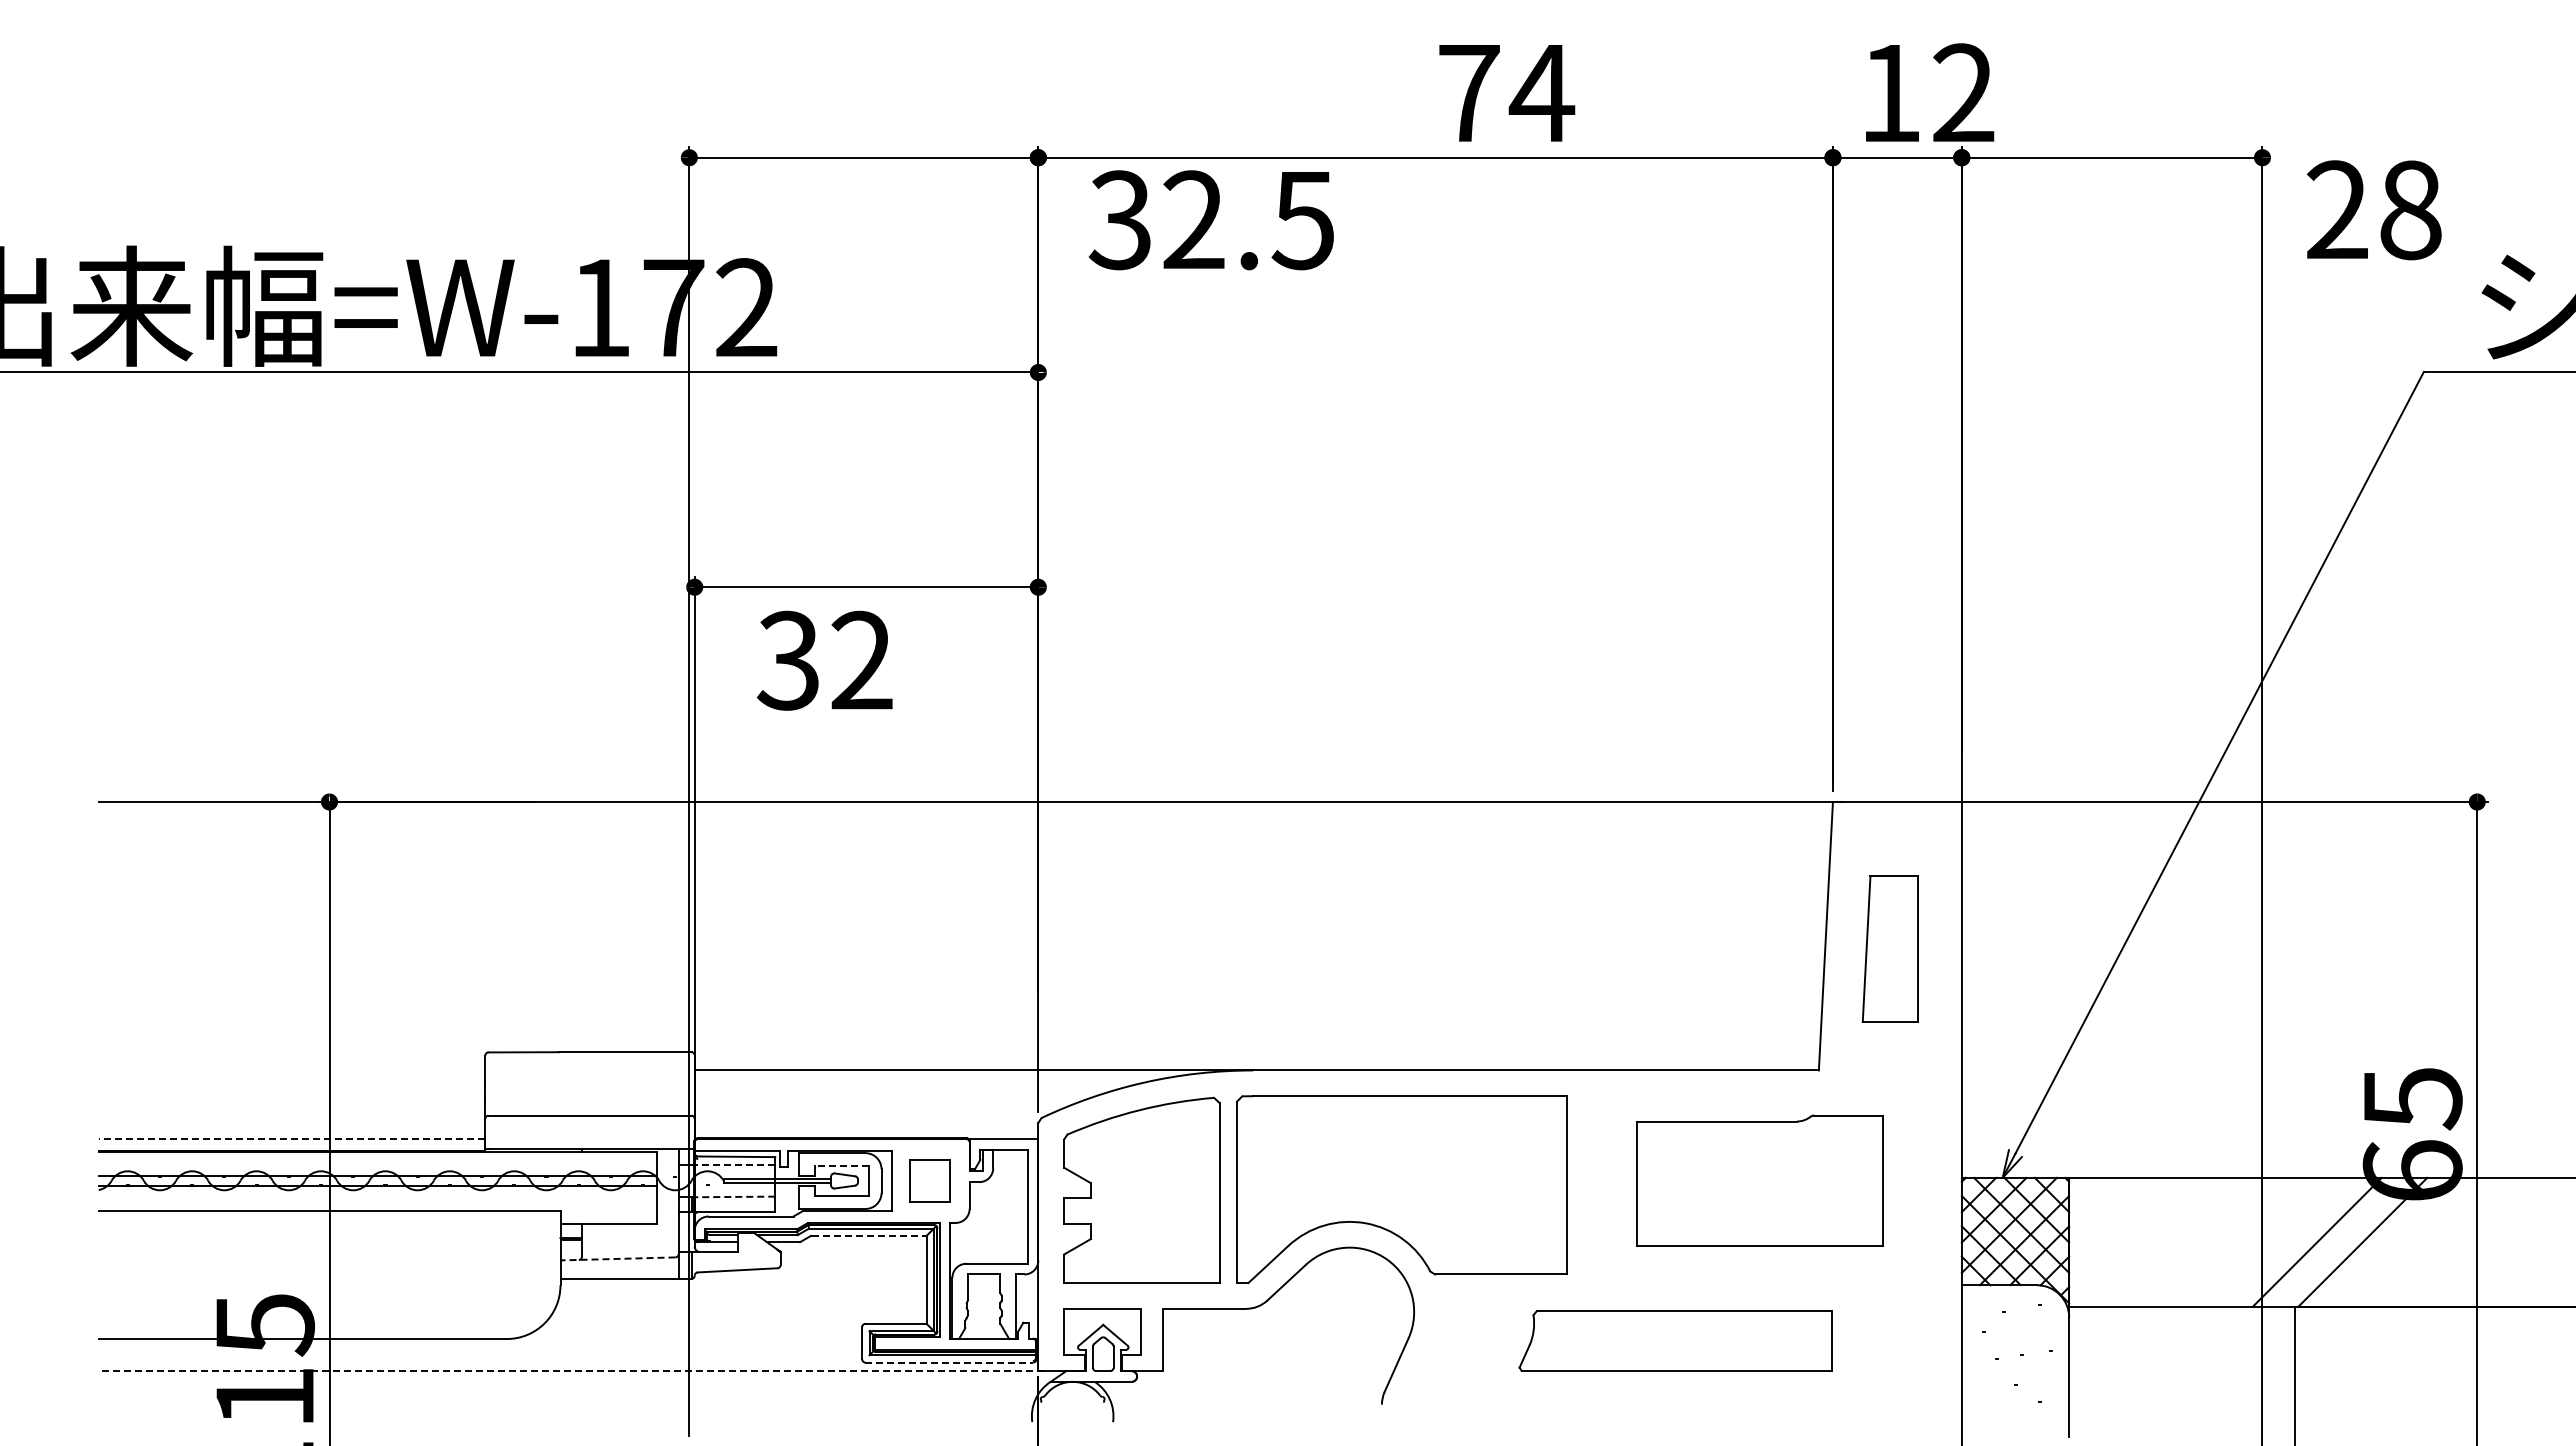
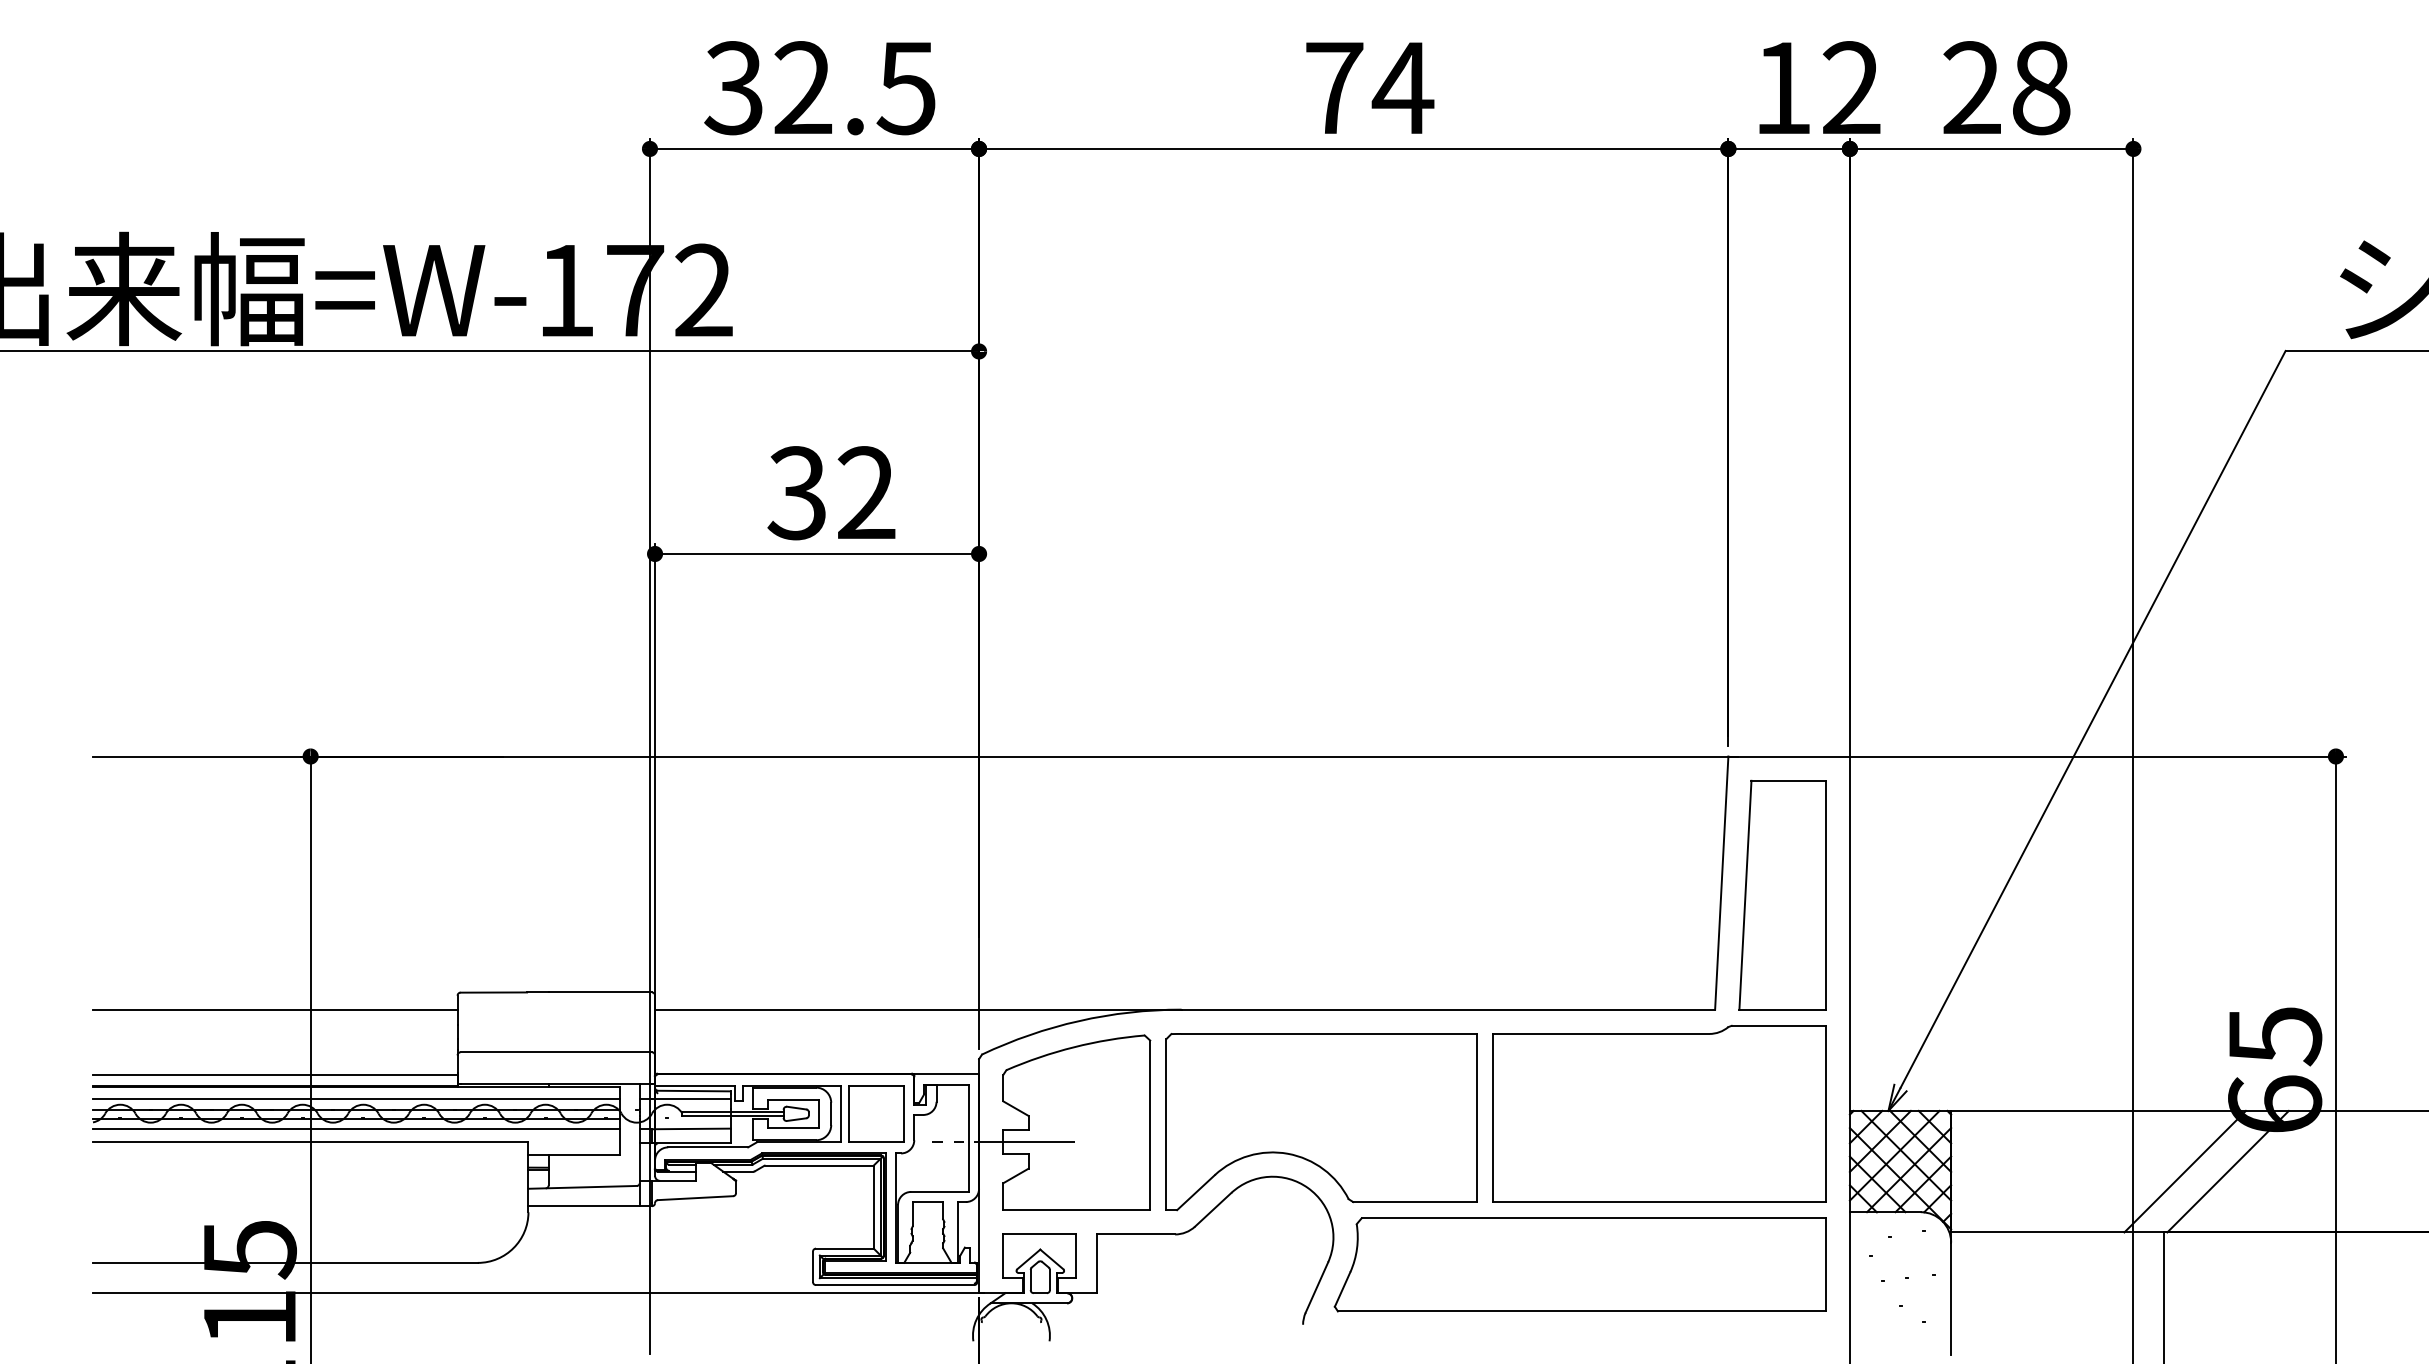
text: (1507, 93) -> (1370, 88), moved
text: (2374, 210) -> (2007, 88), moved
text: (1211, 220) -> (819, 88), moved
text: (824, 660) -> (831, 492), moved
part: (1889, 948) -> (1781, 894), size x1.67
line: (291, 1070) -> (274, 1009), added
line: (291, 1139) -> (274, 1074), dashed -> solid
line: (377, 1165) -> (355, 1099), added
line: (733, 1165) -> (691, 1099), dashed -> solid
line: (841, 1166) -> (793, 1100), dashed -> solid
part: (929, 1180) -> (876, 1113), size x1.43
part: (1759, 1180) -> (1659, 1113), size x1.43
line: (733, 1196) -> (691, 1128), dashed -> solid
line: (377, 1197) -> (355, 1129), added
line: (1064, 1211) -> (1003, 1142), added
line: (869, 1235) -> (819, 1165), dashed -> solid
line: (618, 1258) -> (583, 1186), dashed -> solid
part: (1675, 1340) -> (1579, 1264), size x1.67
line: (949, 1362) -> (895, 1285), dashed -> solid
line: (570, 1371) -> (537, 1293), dashed -> solid

